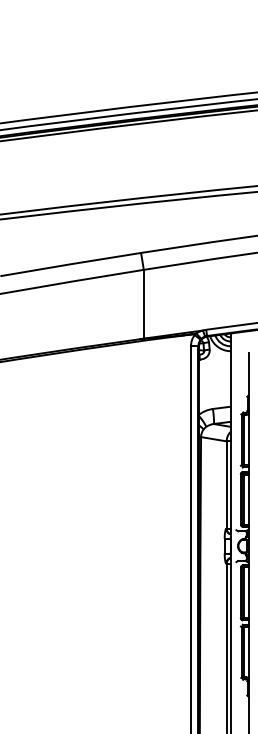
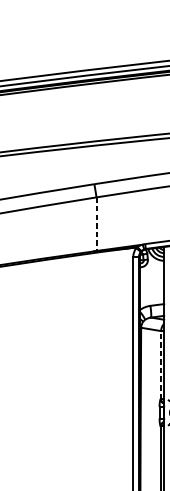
line: (143, 304) -> (96, 224), solid -> dashed
line: (226, 484) -> (161, 364), solid -> dashed

